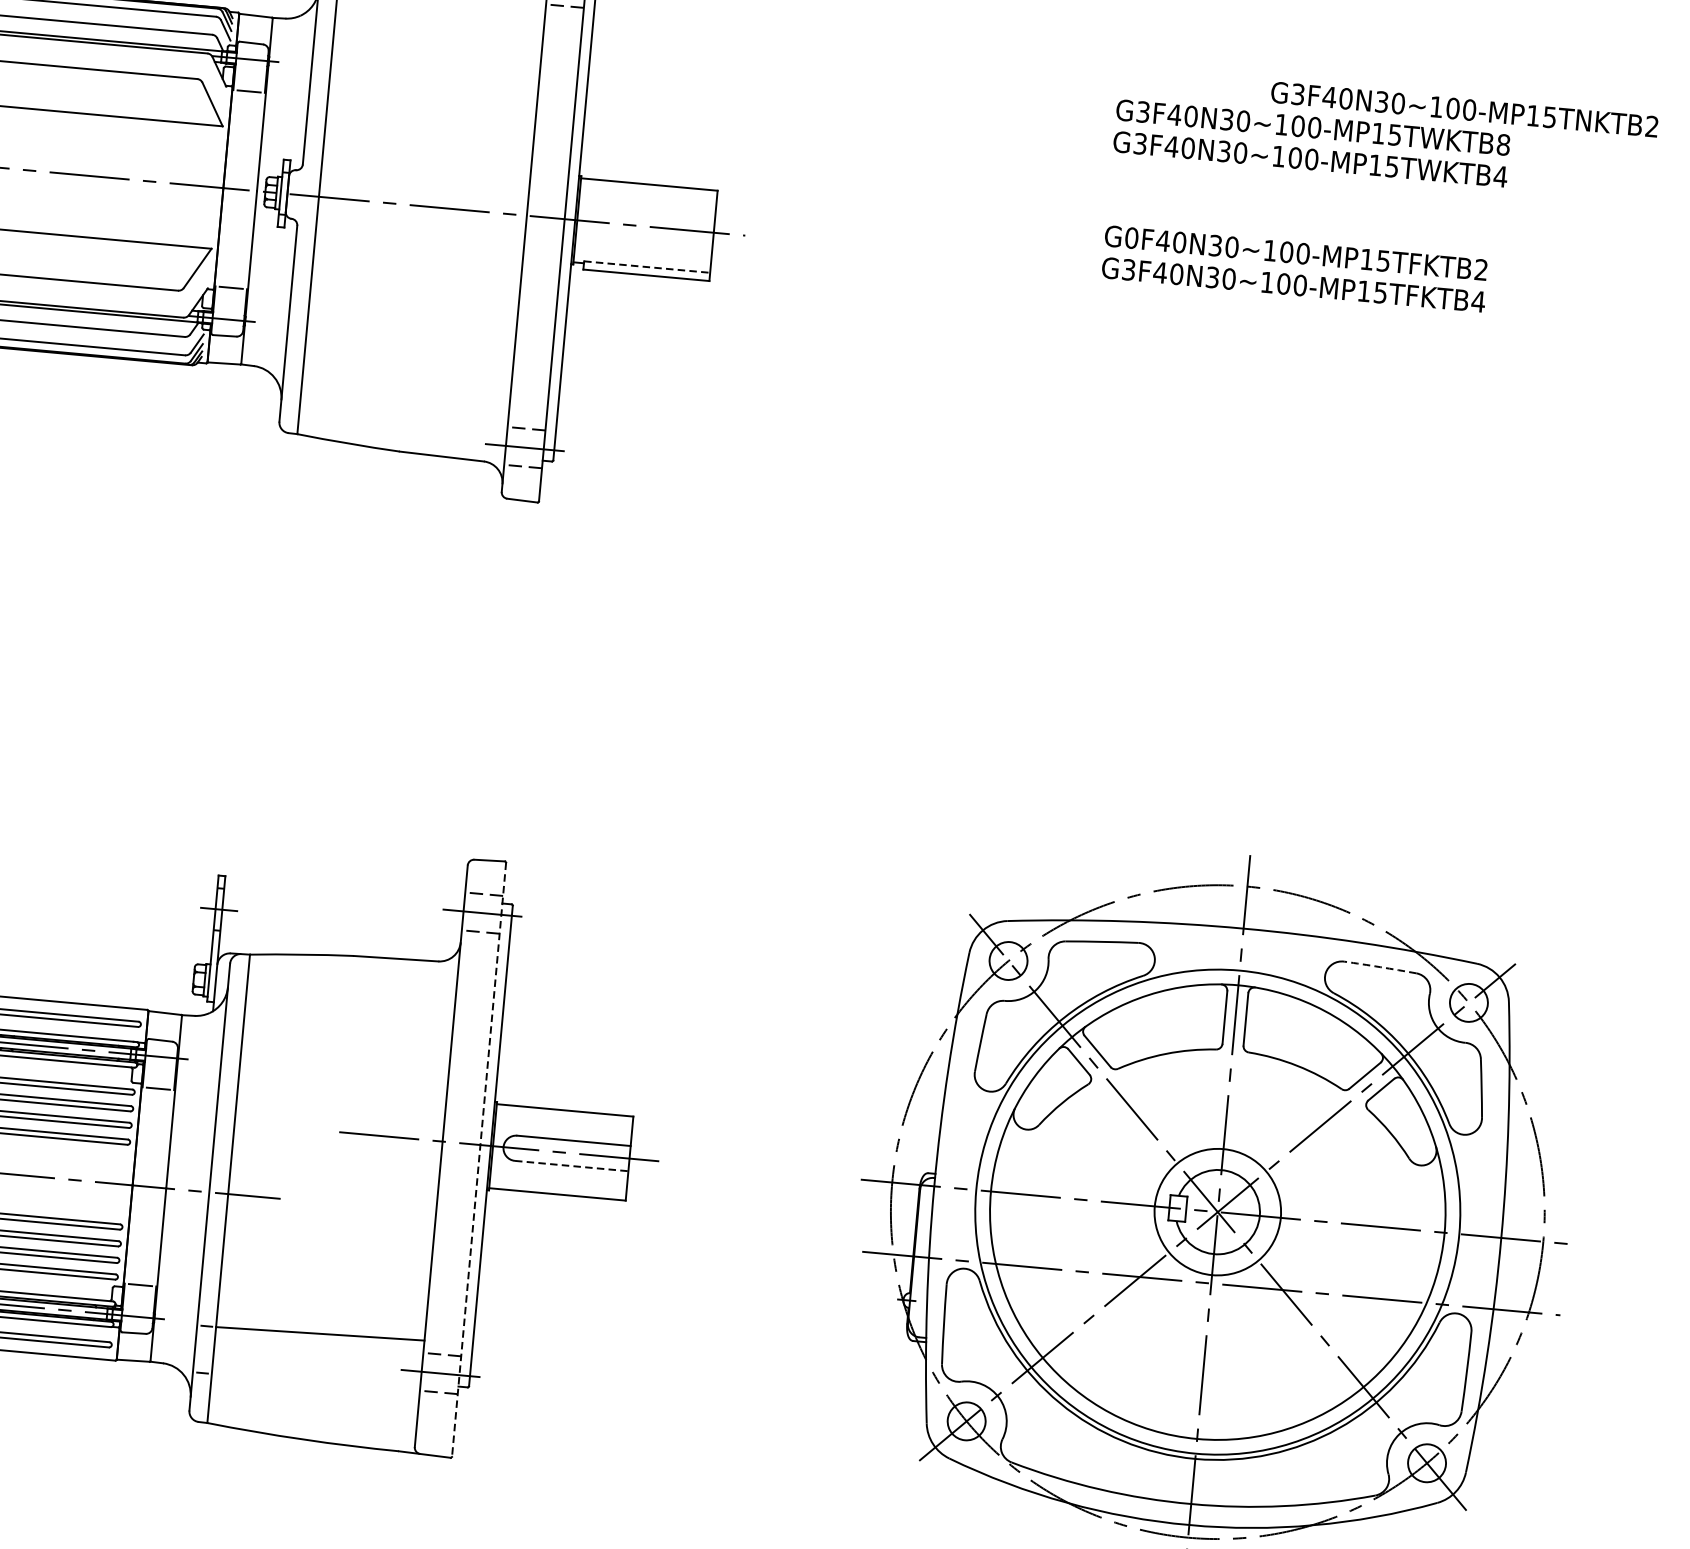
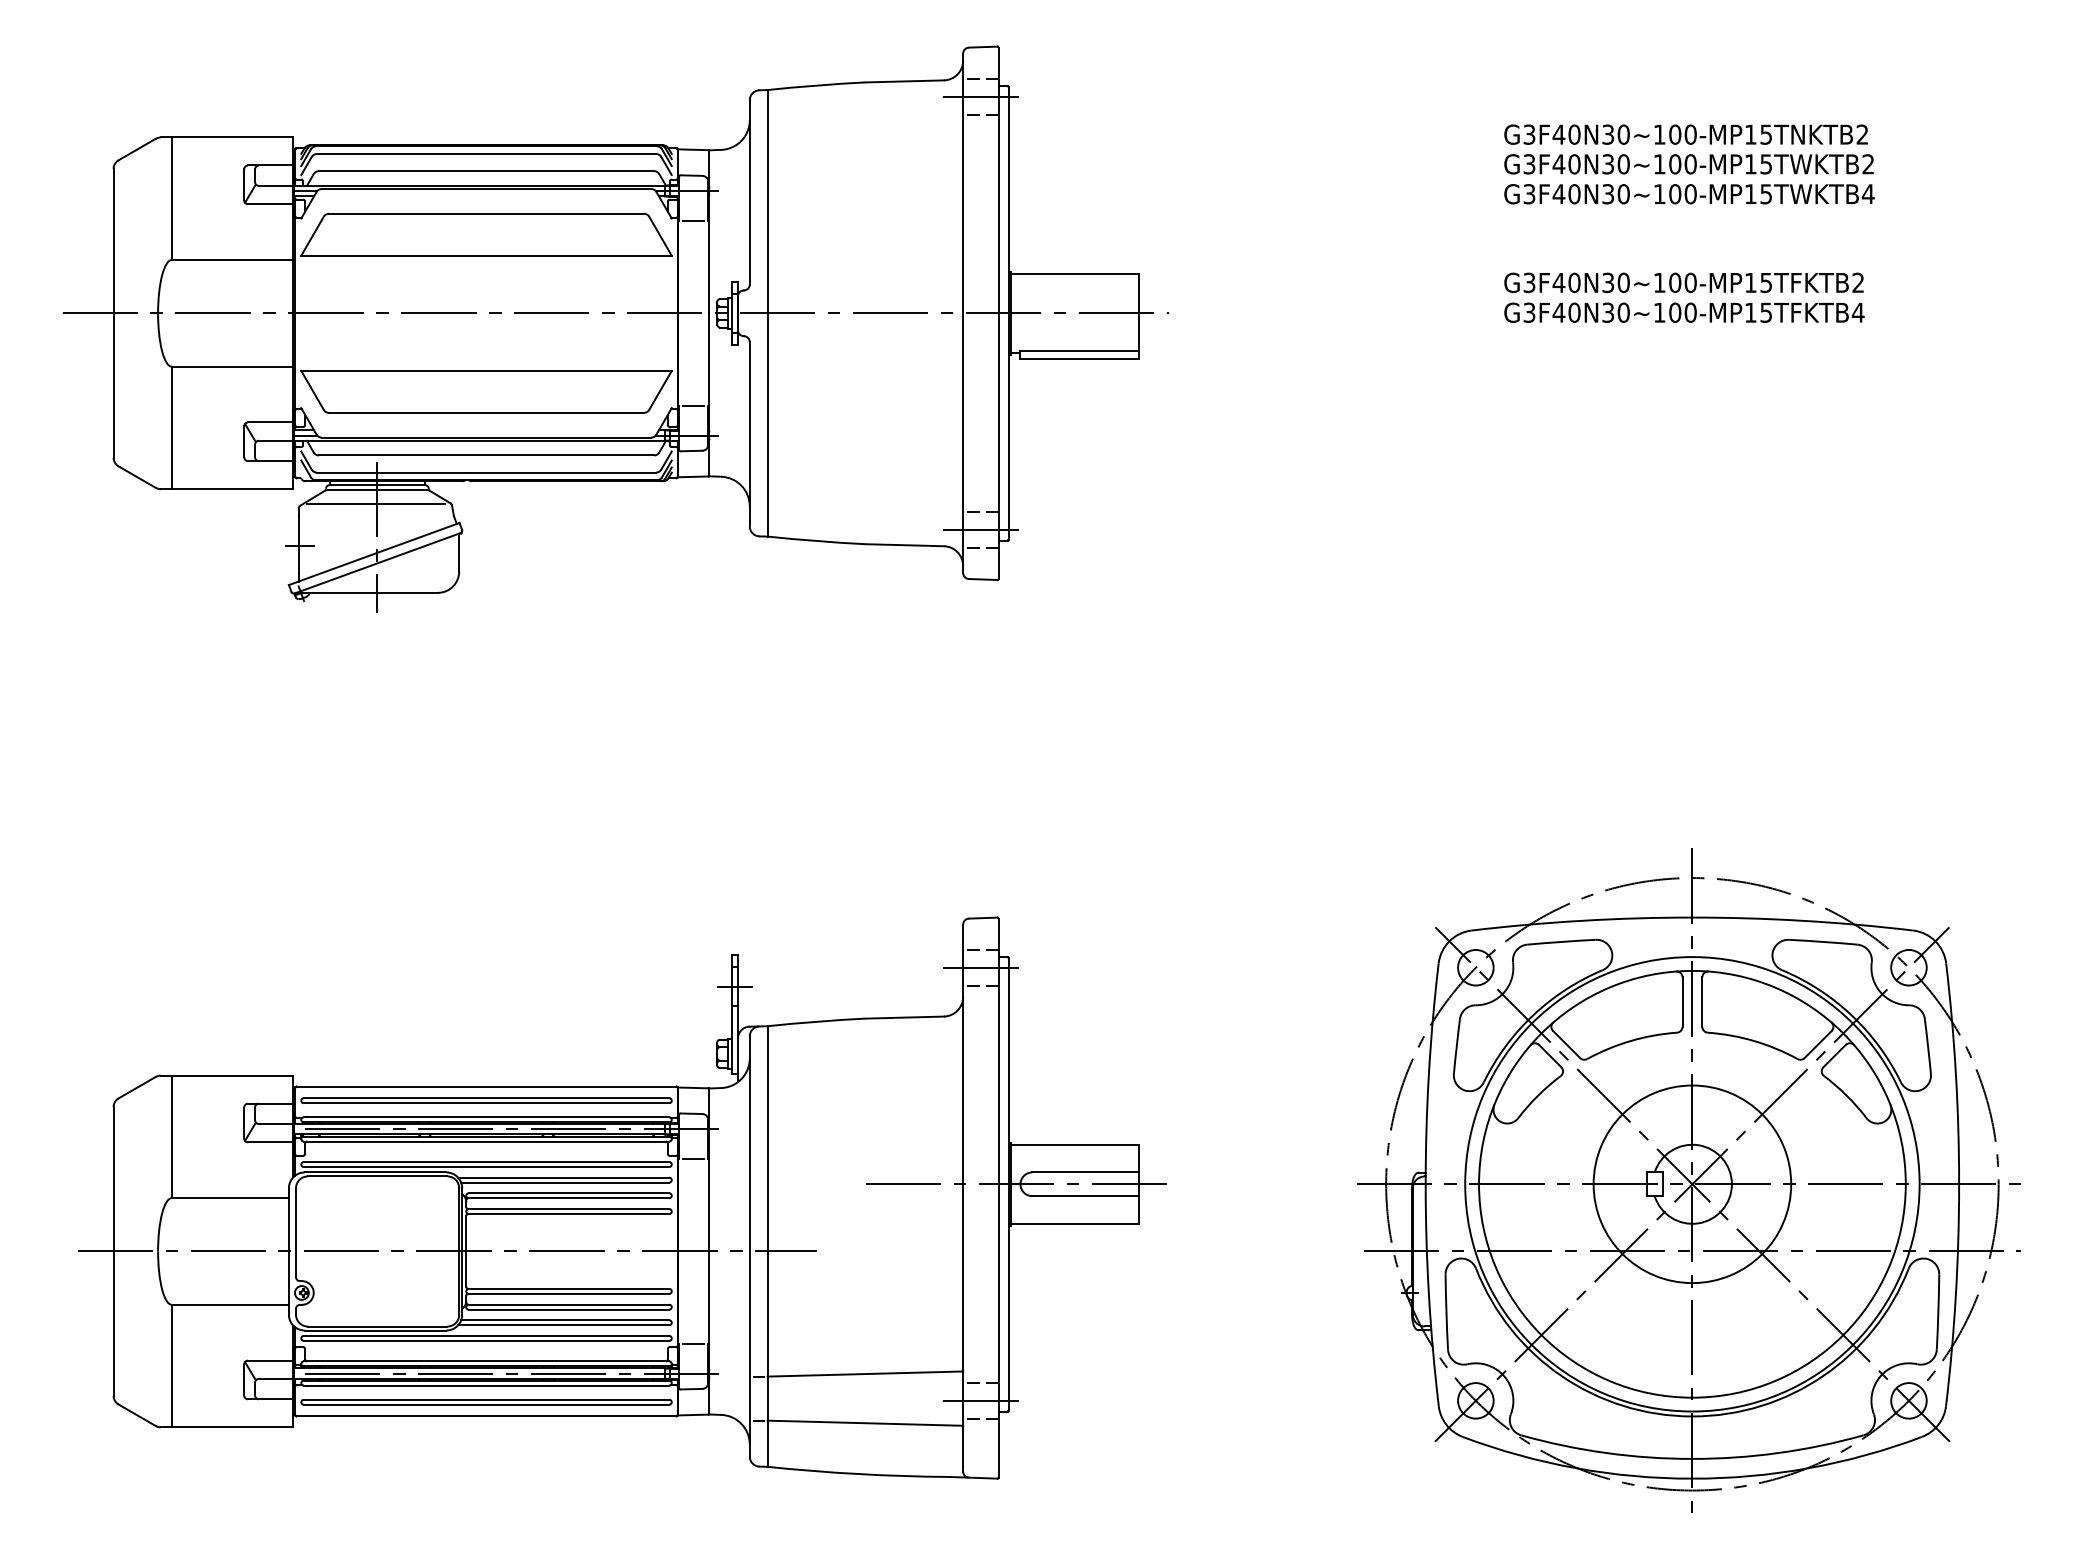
text: (1464, 109) -> (1685, 134), moved
text: (1503, 145) -> (1868, 164), G3F40N30~100-MP15TWKTB8 -> G3F40N30~100-MP15TWKTB2
text: (1131, 237) -> (1529, 282), G0F40N30~100-MP15TFKTB2 -> G3F40N30~100-MP15TFKTB2
line: (647, 267) -> (1080, 351), dashed -> solid
arc: (1380, 966) -> (1823, 941), dashed -> solid
line: (478, 1160) -> (998, 1198), dashed -> solid
line: (572, 1166) -> (1086, 1196), dashed -> solid
circle: (1217, 1212) -> (1692, 1184), size x1.67
line: (315, 1385) -> (865, 1422), added

